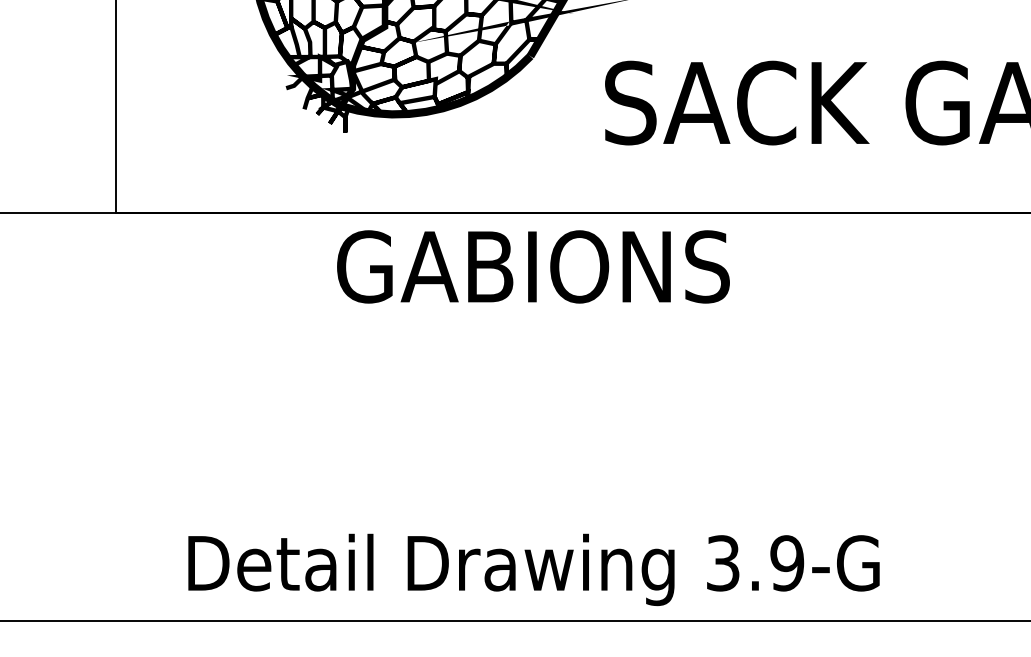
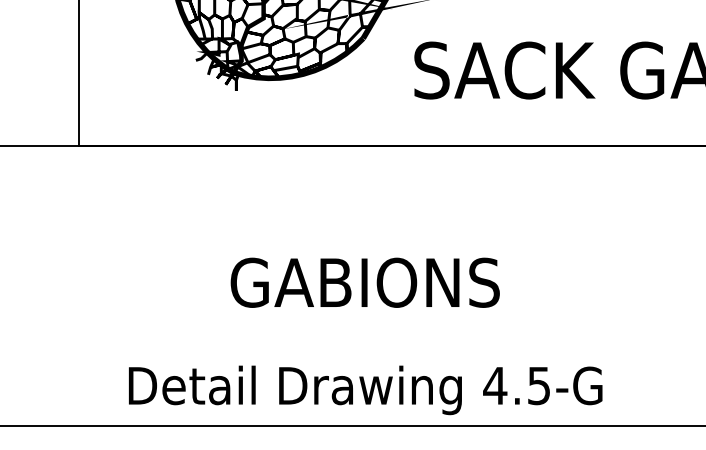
text: (532, 266) -> (364, 282), moved
text: (754, 562) -> (516, 385), 3.9-G -> 4.5-G

